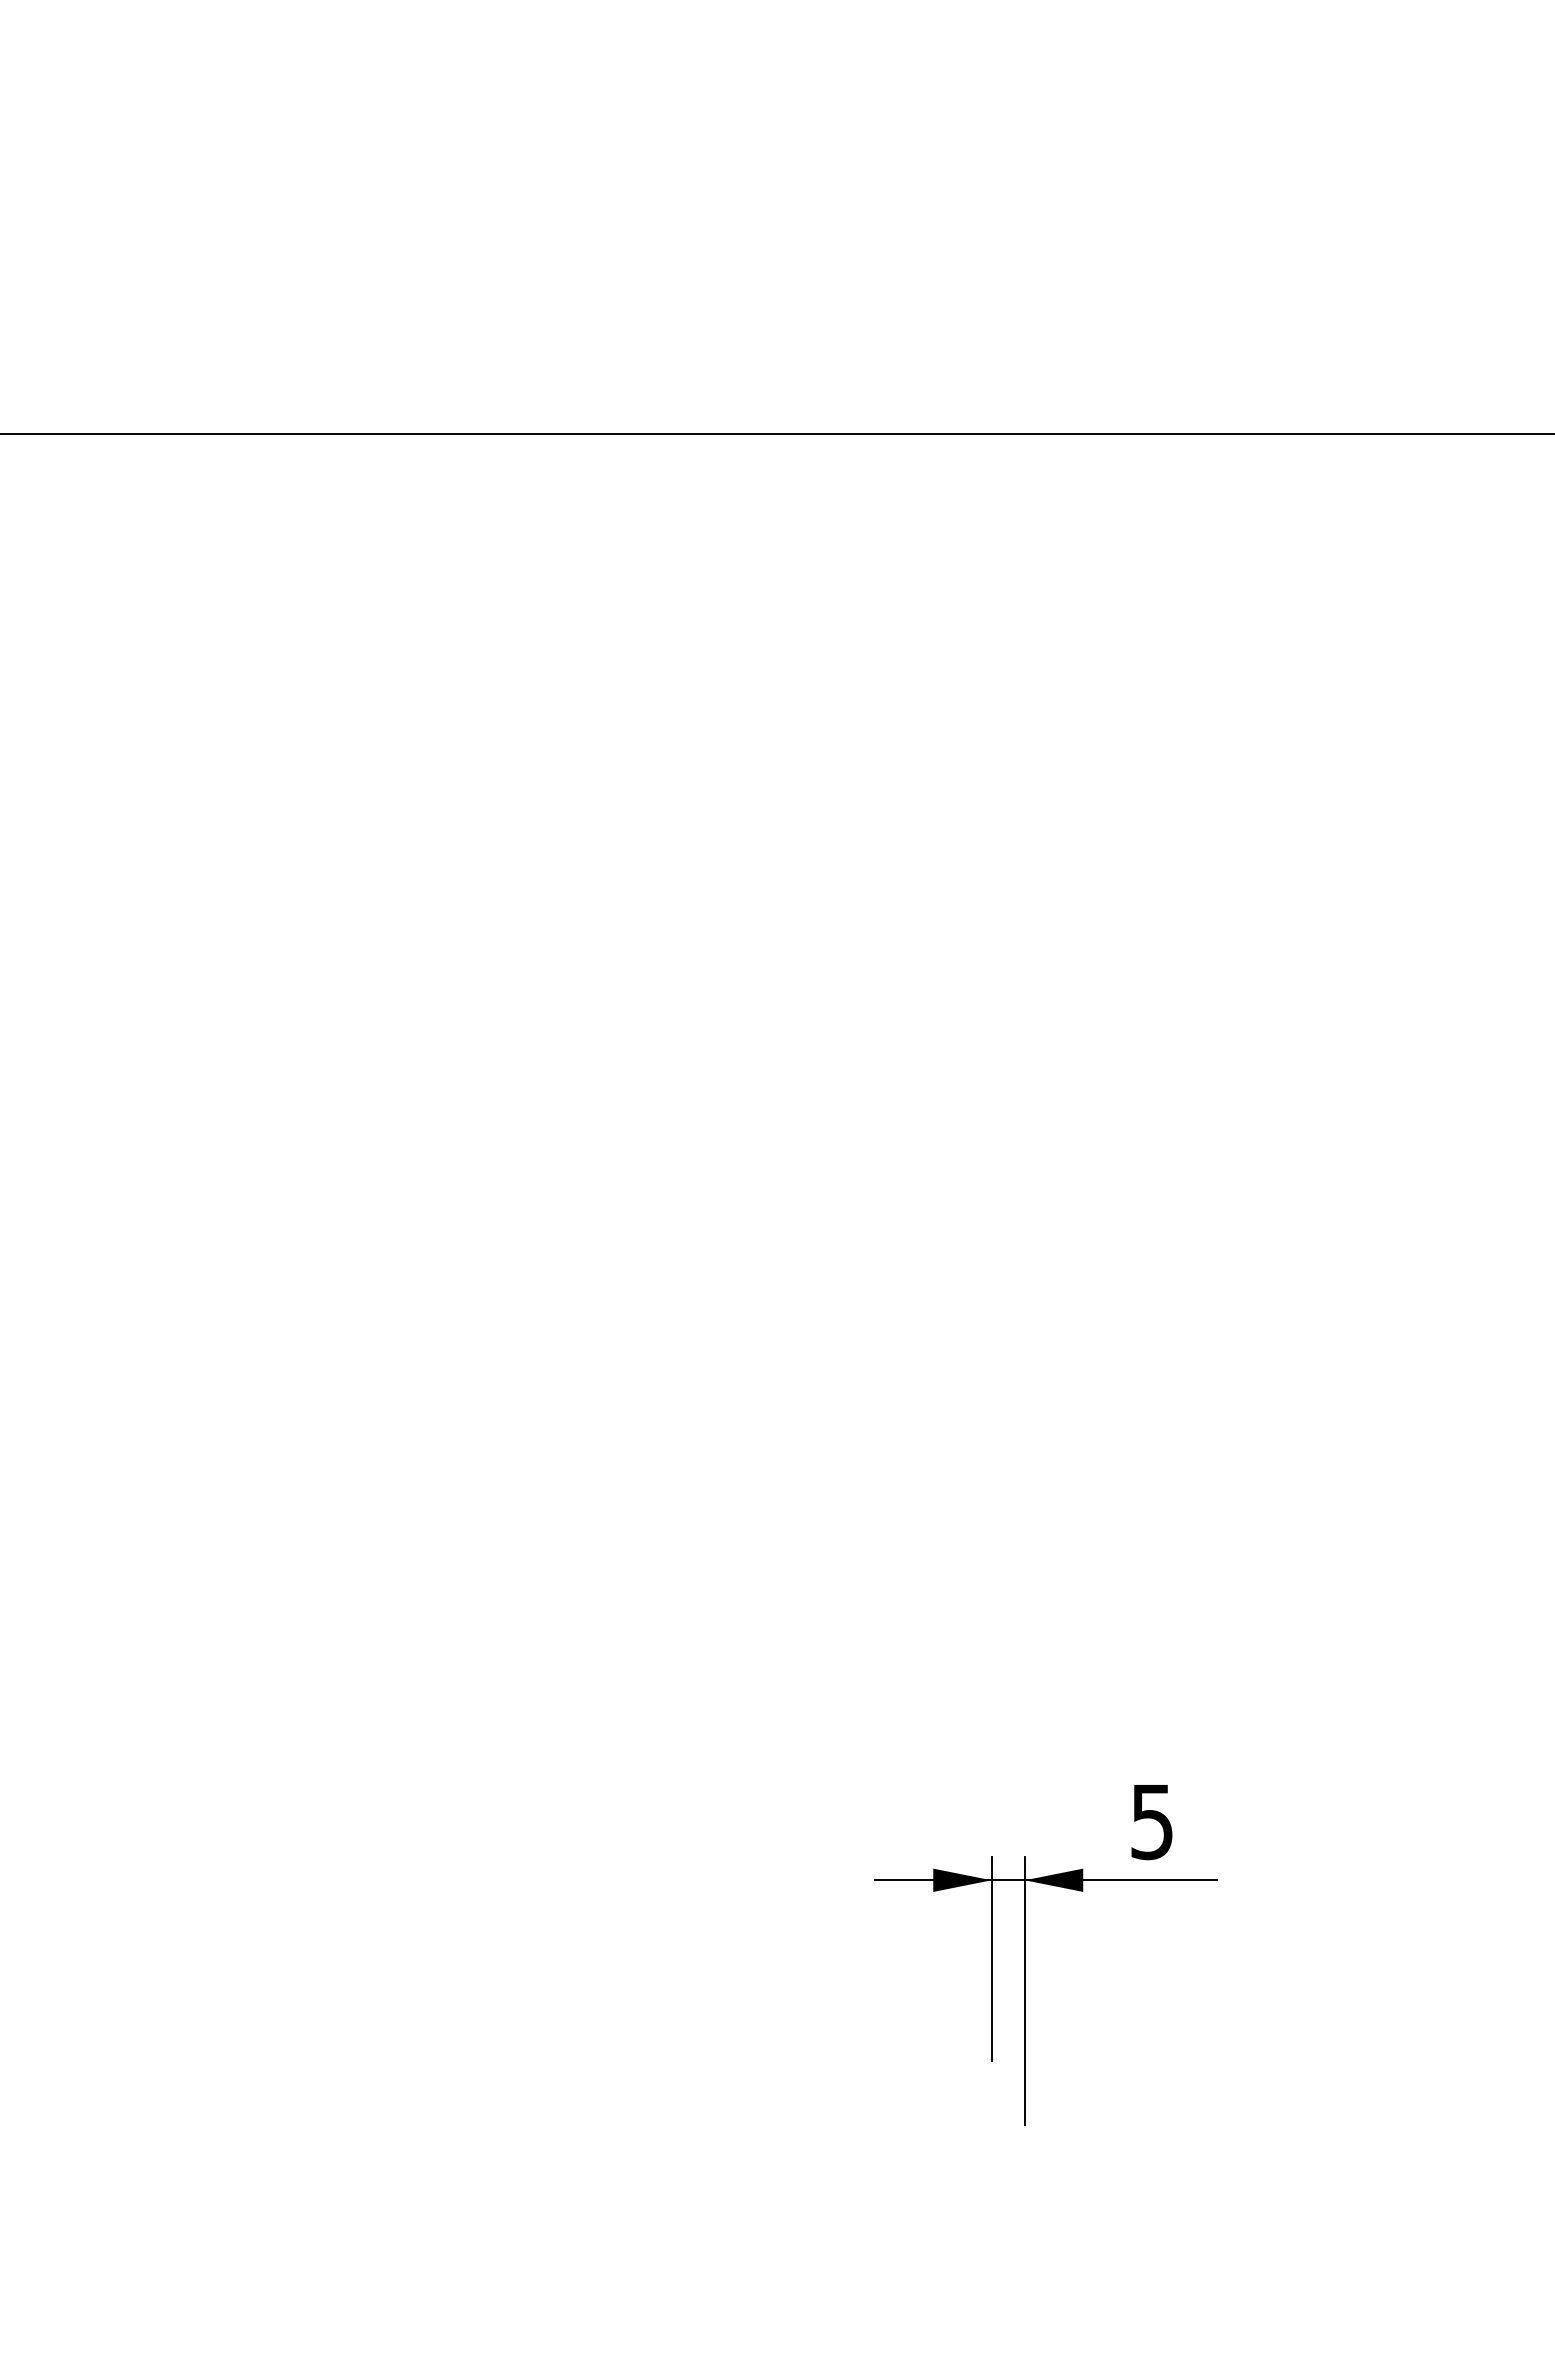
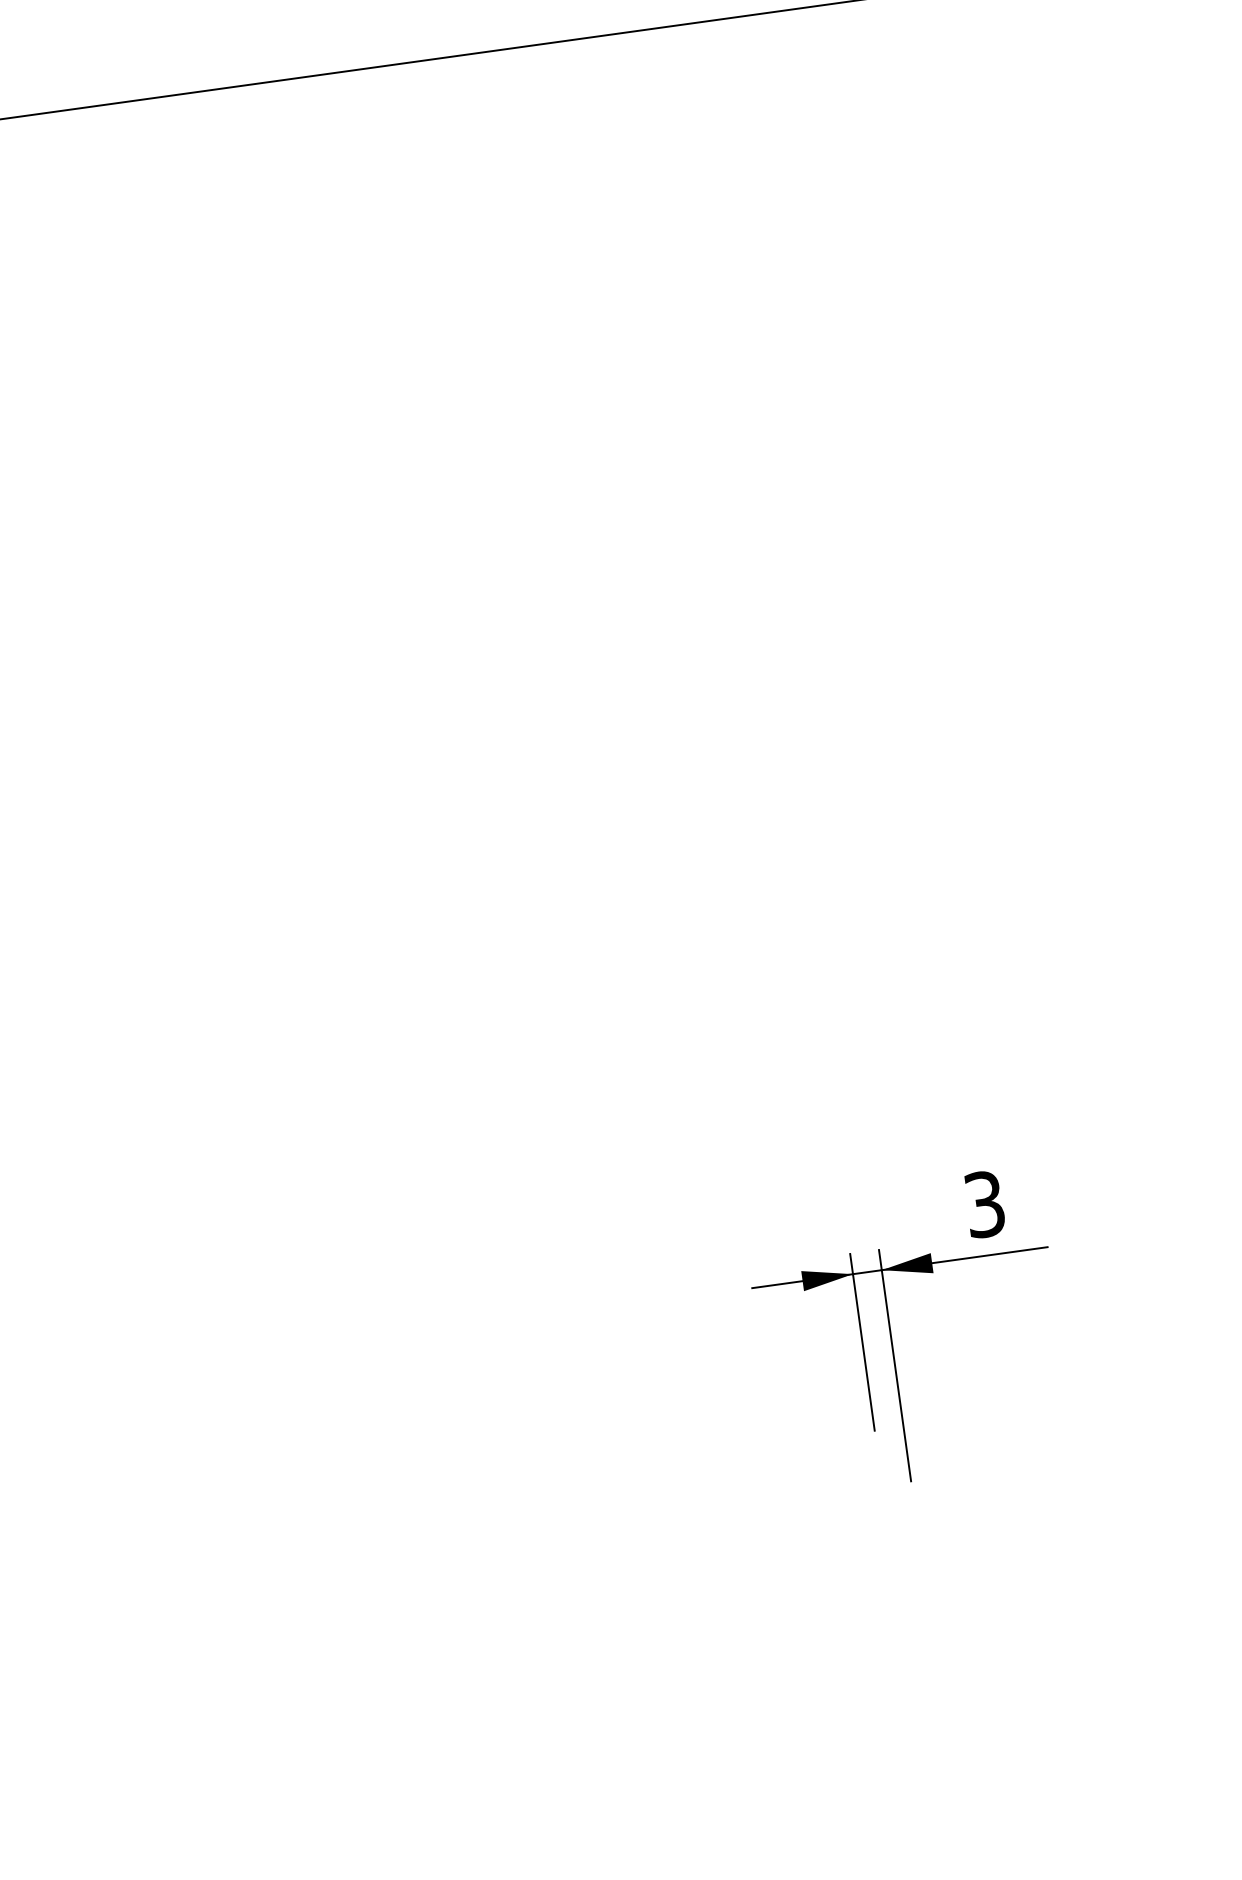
text: (1151, 1821) -> (984, 1204), 5 -> 3

